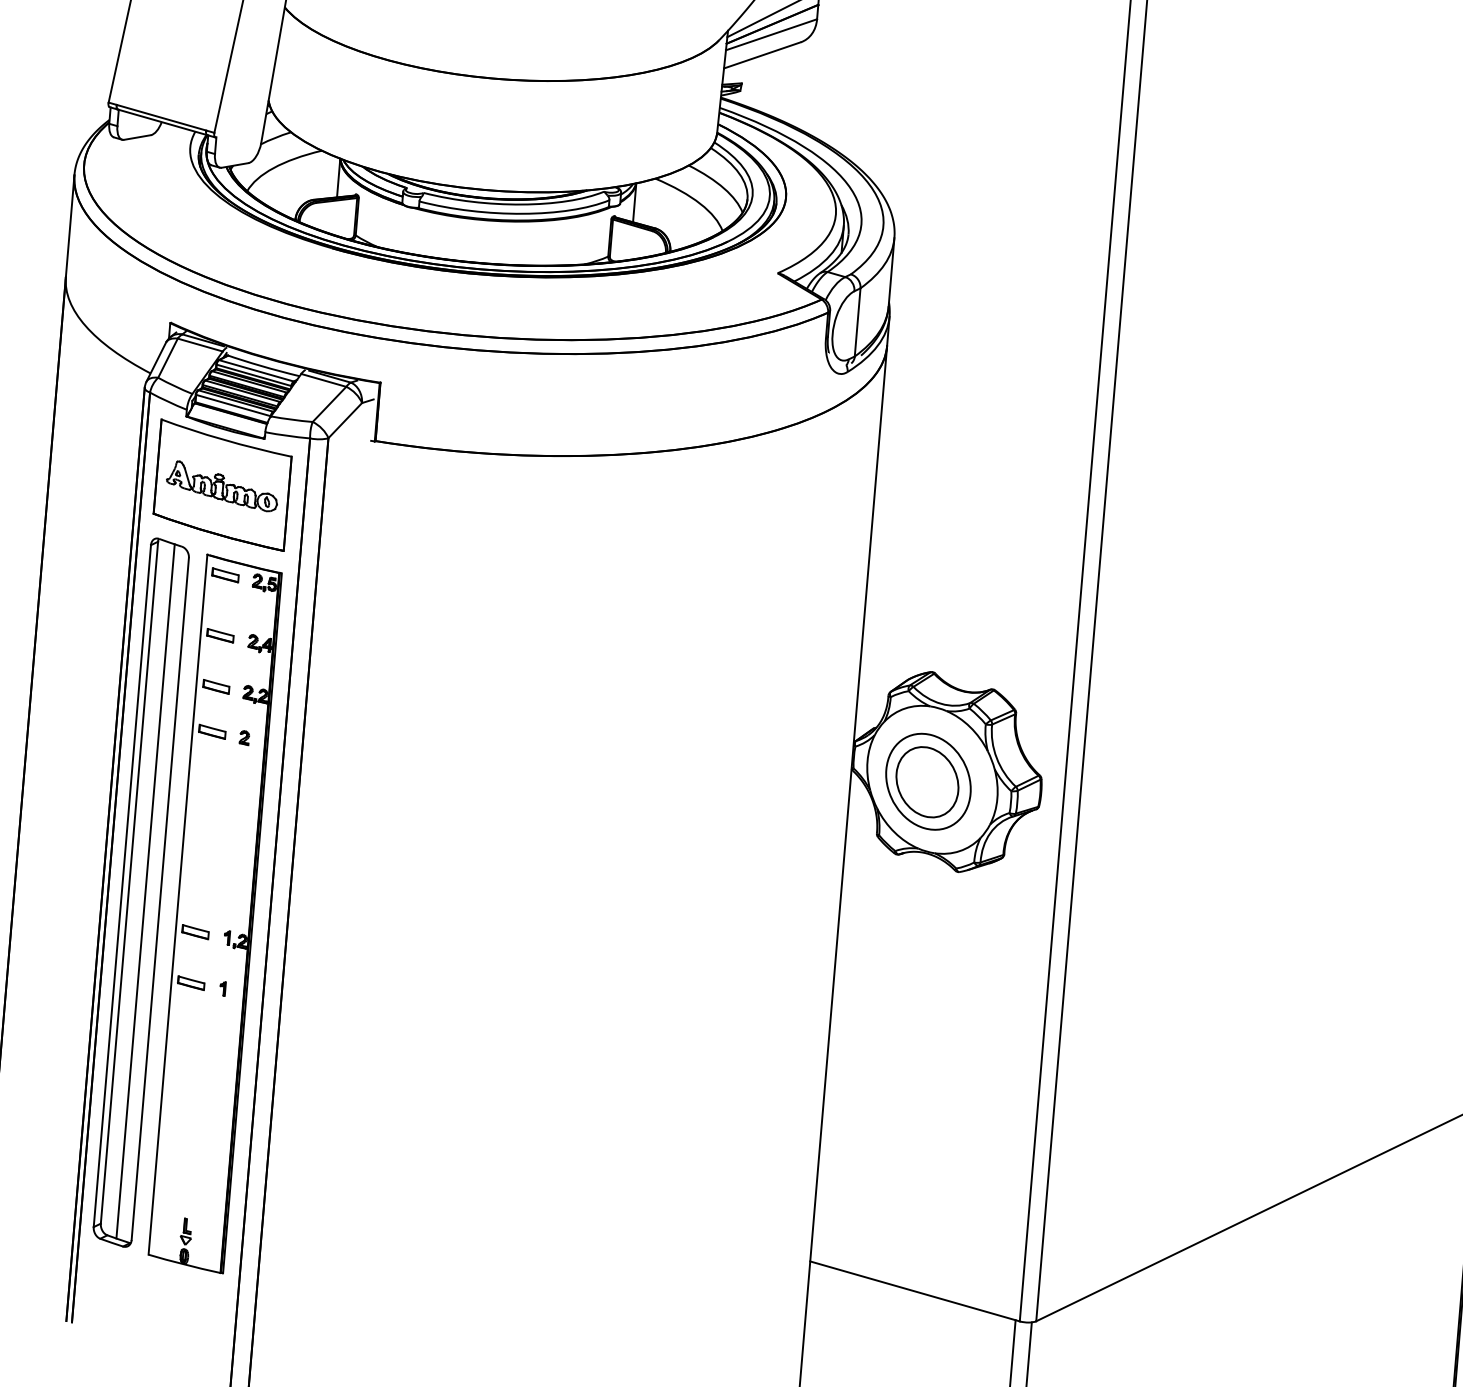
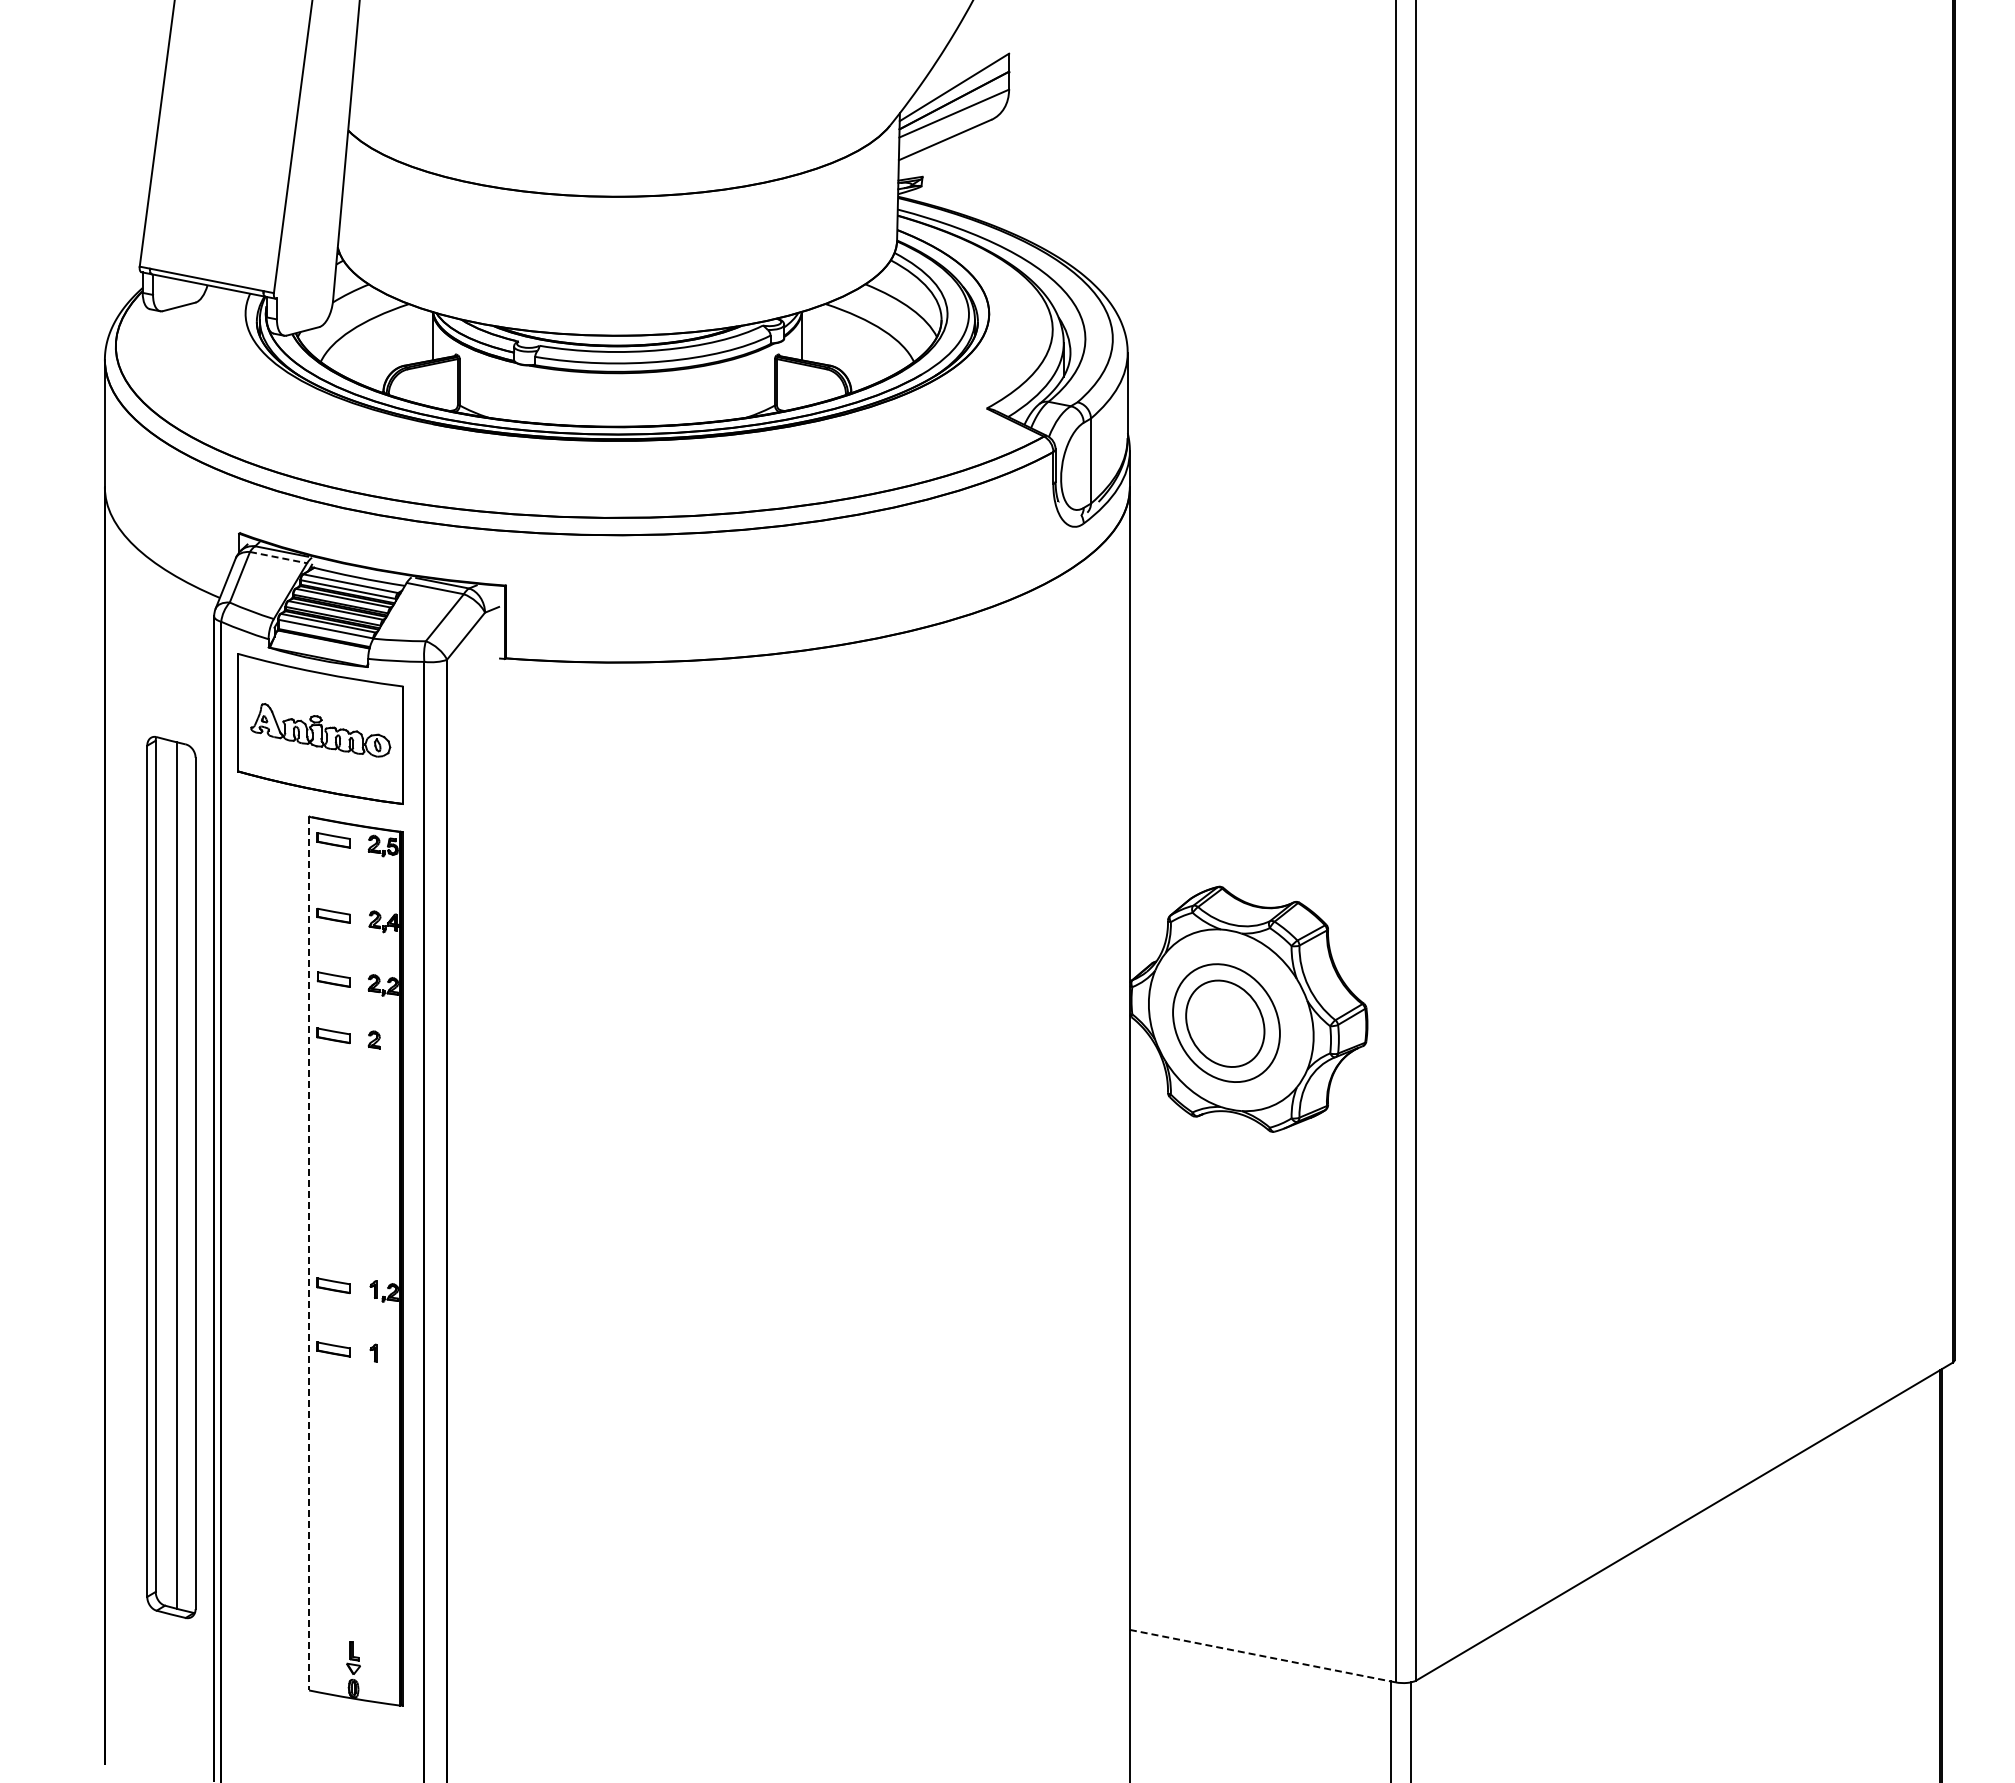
line: (201, 345) -> (279, 557), solid -> dashed
part: (141, 892) -> (171, 1177), moved
line: (178, 904) -> (309, 1253), solid -> dashed
line: (914, 1291) -> (1262, 1656), solid -> dashed

